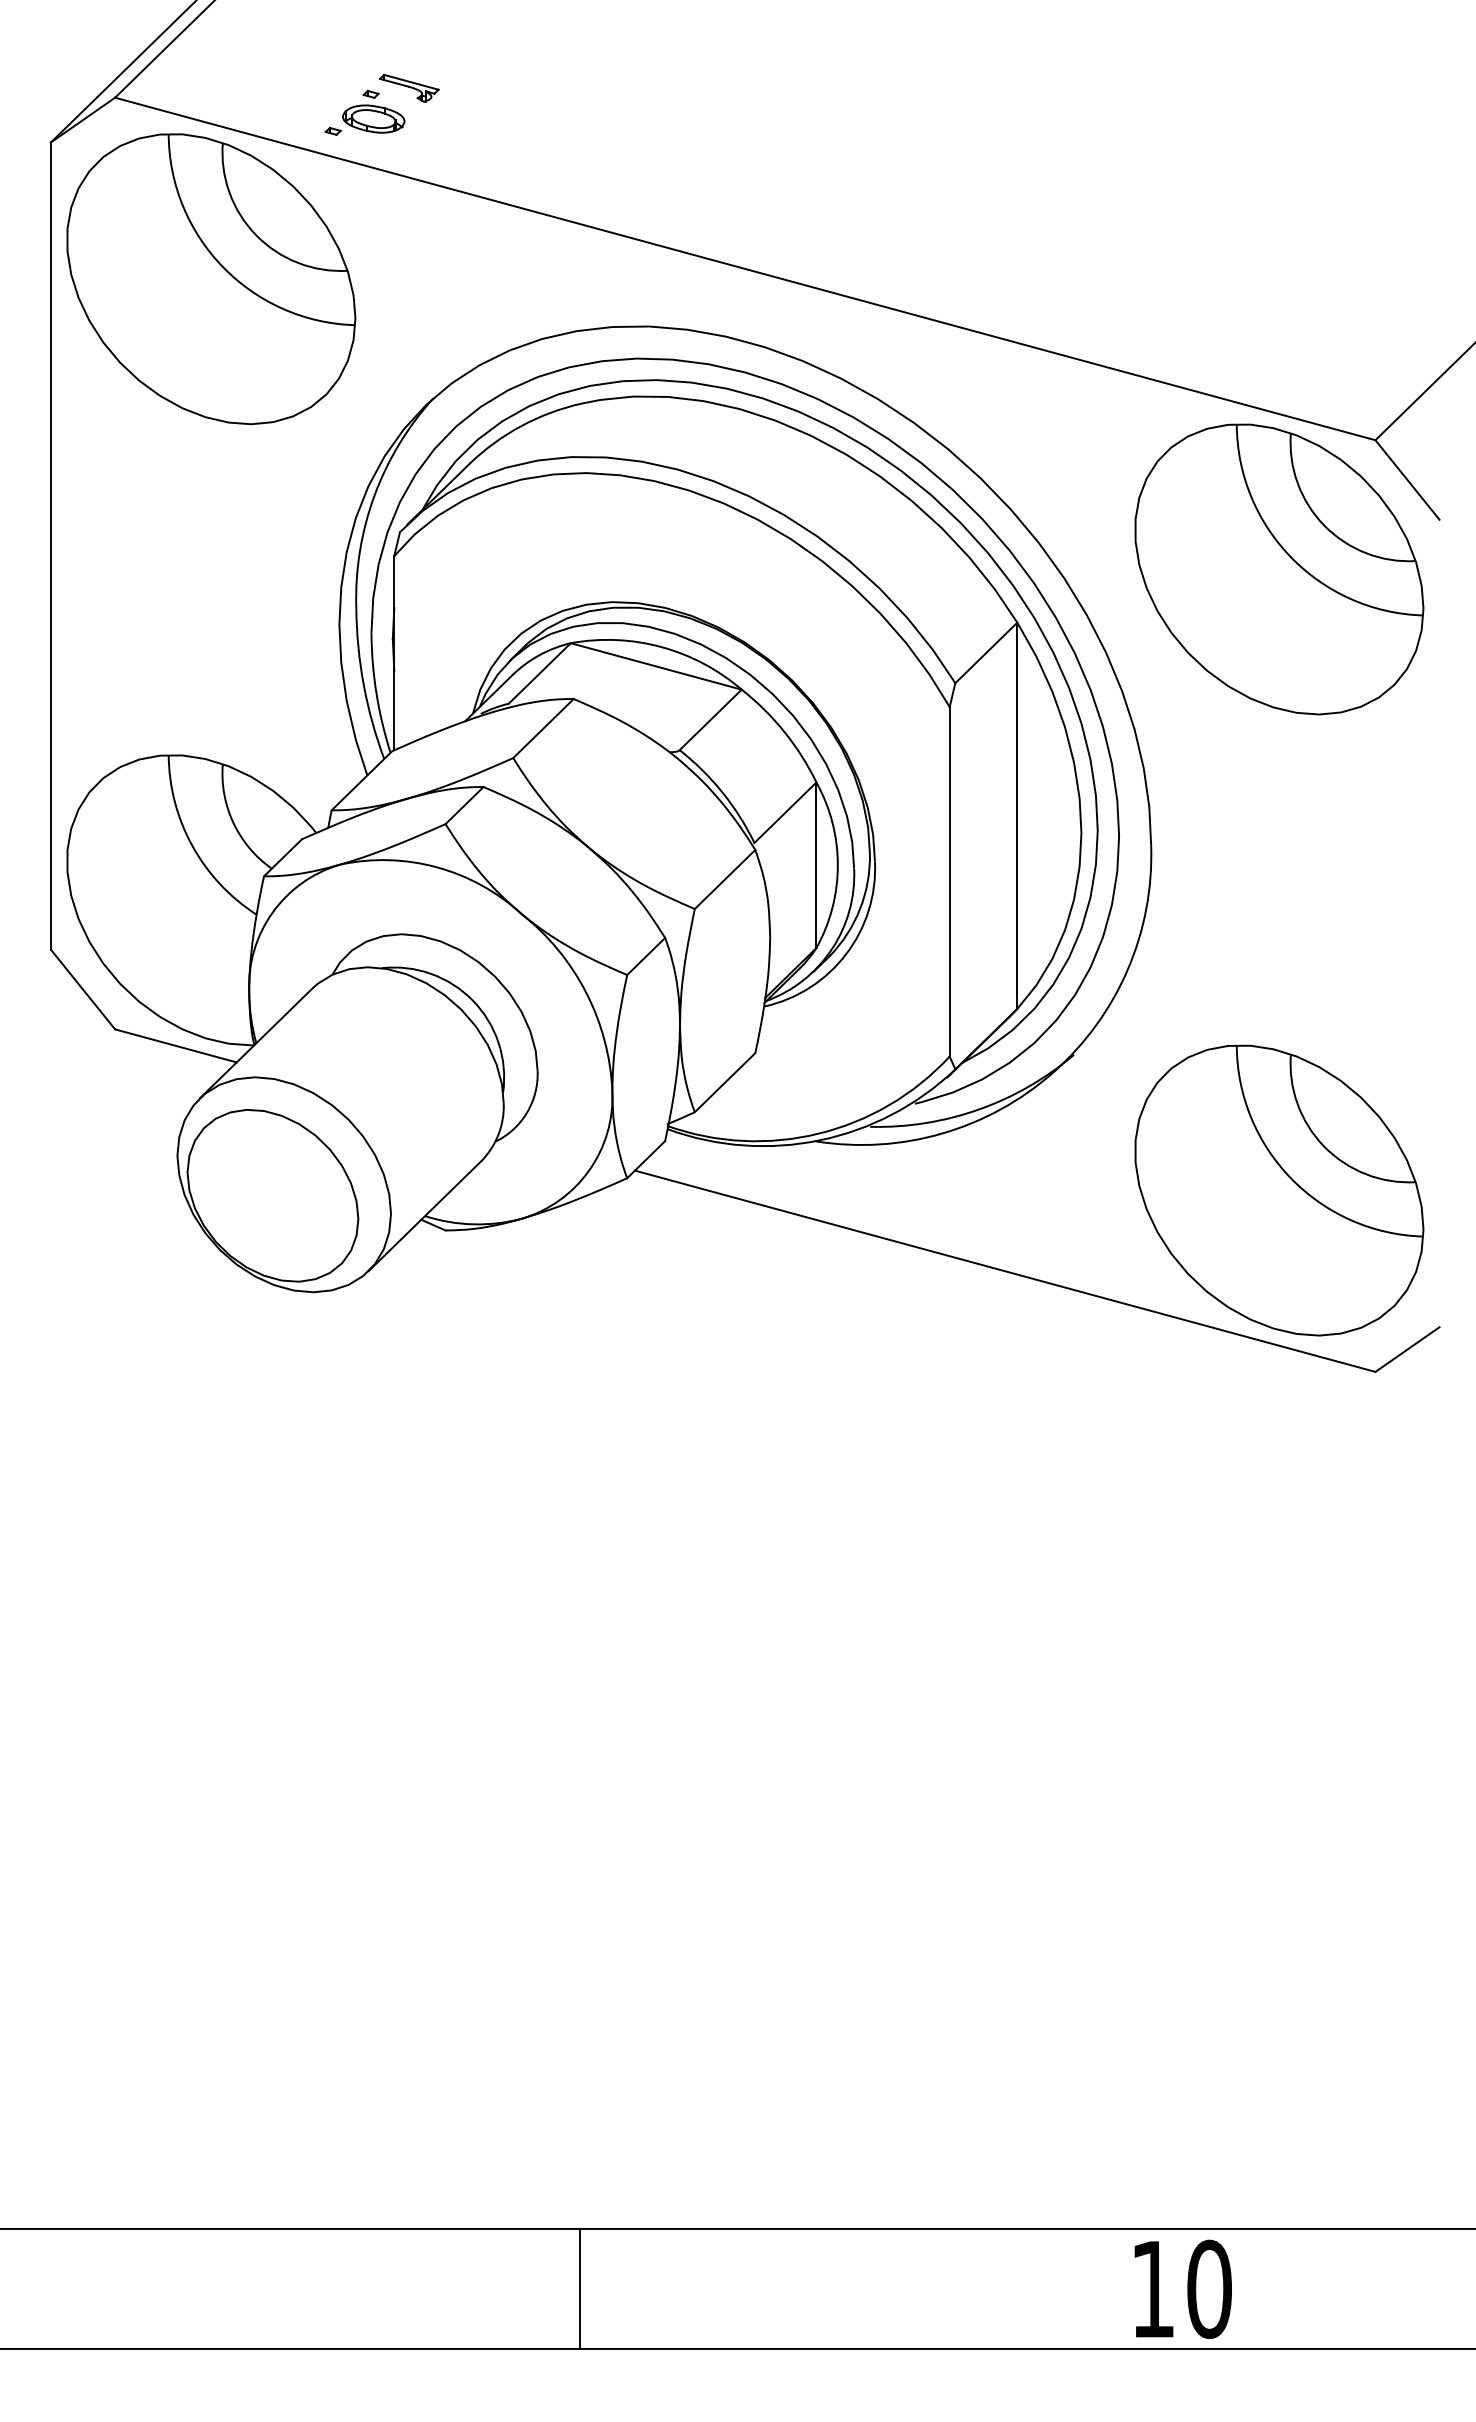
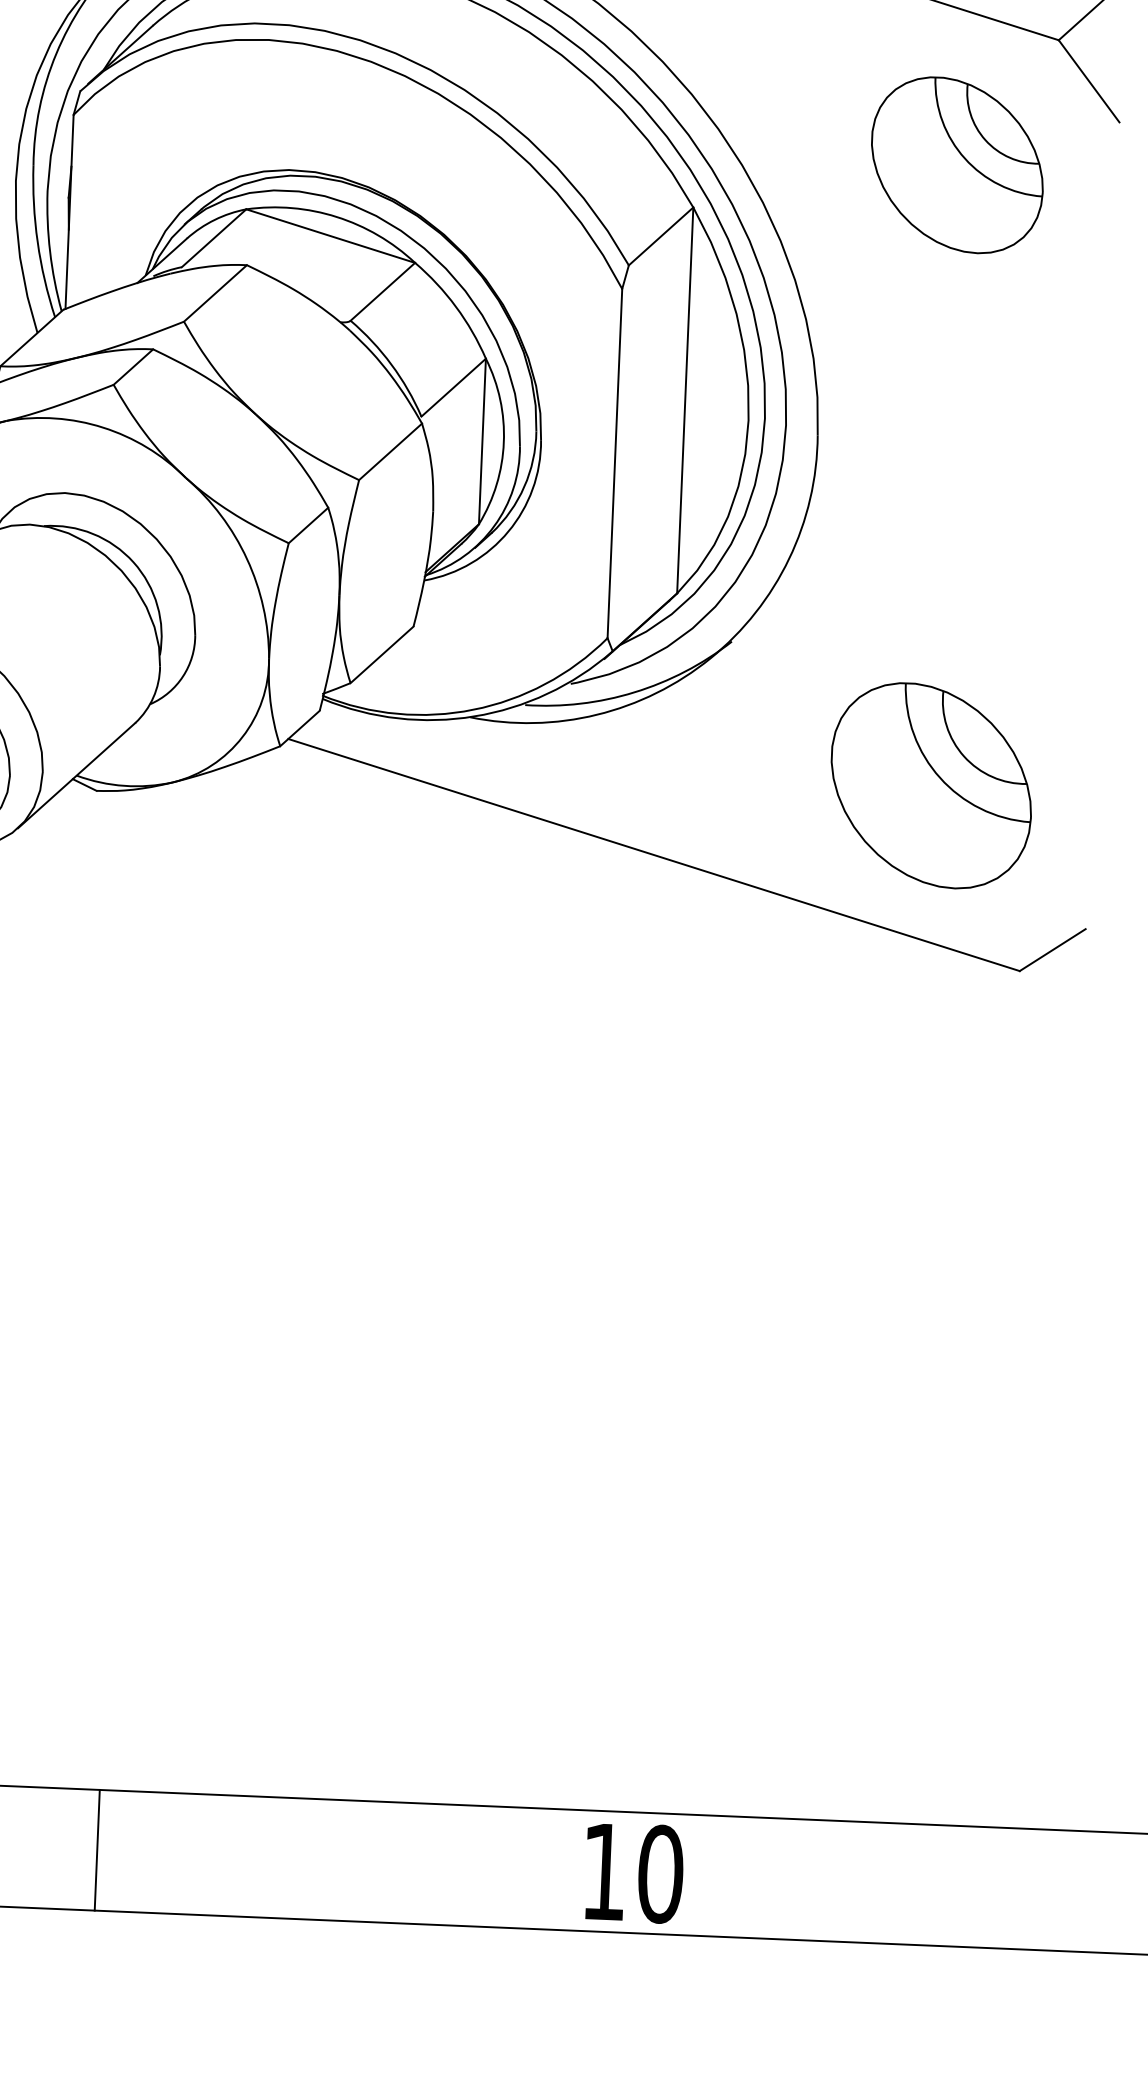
part: (1279, 569) -> (957, 165), size x0.6
part: (1279, 1190) -> (931, 785), size x0.7
line: (579, 2288) -> (97, 1849), moved
text: (1182, 2289) -> (633, 1873), moved

